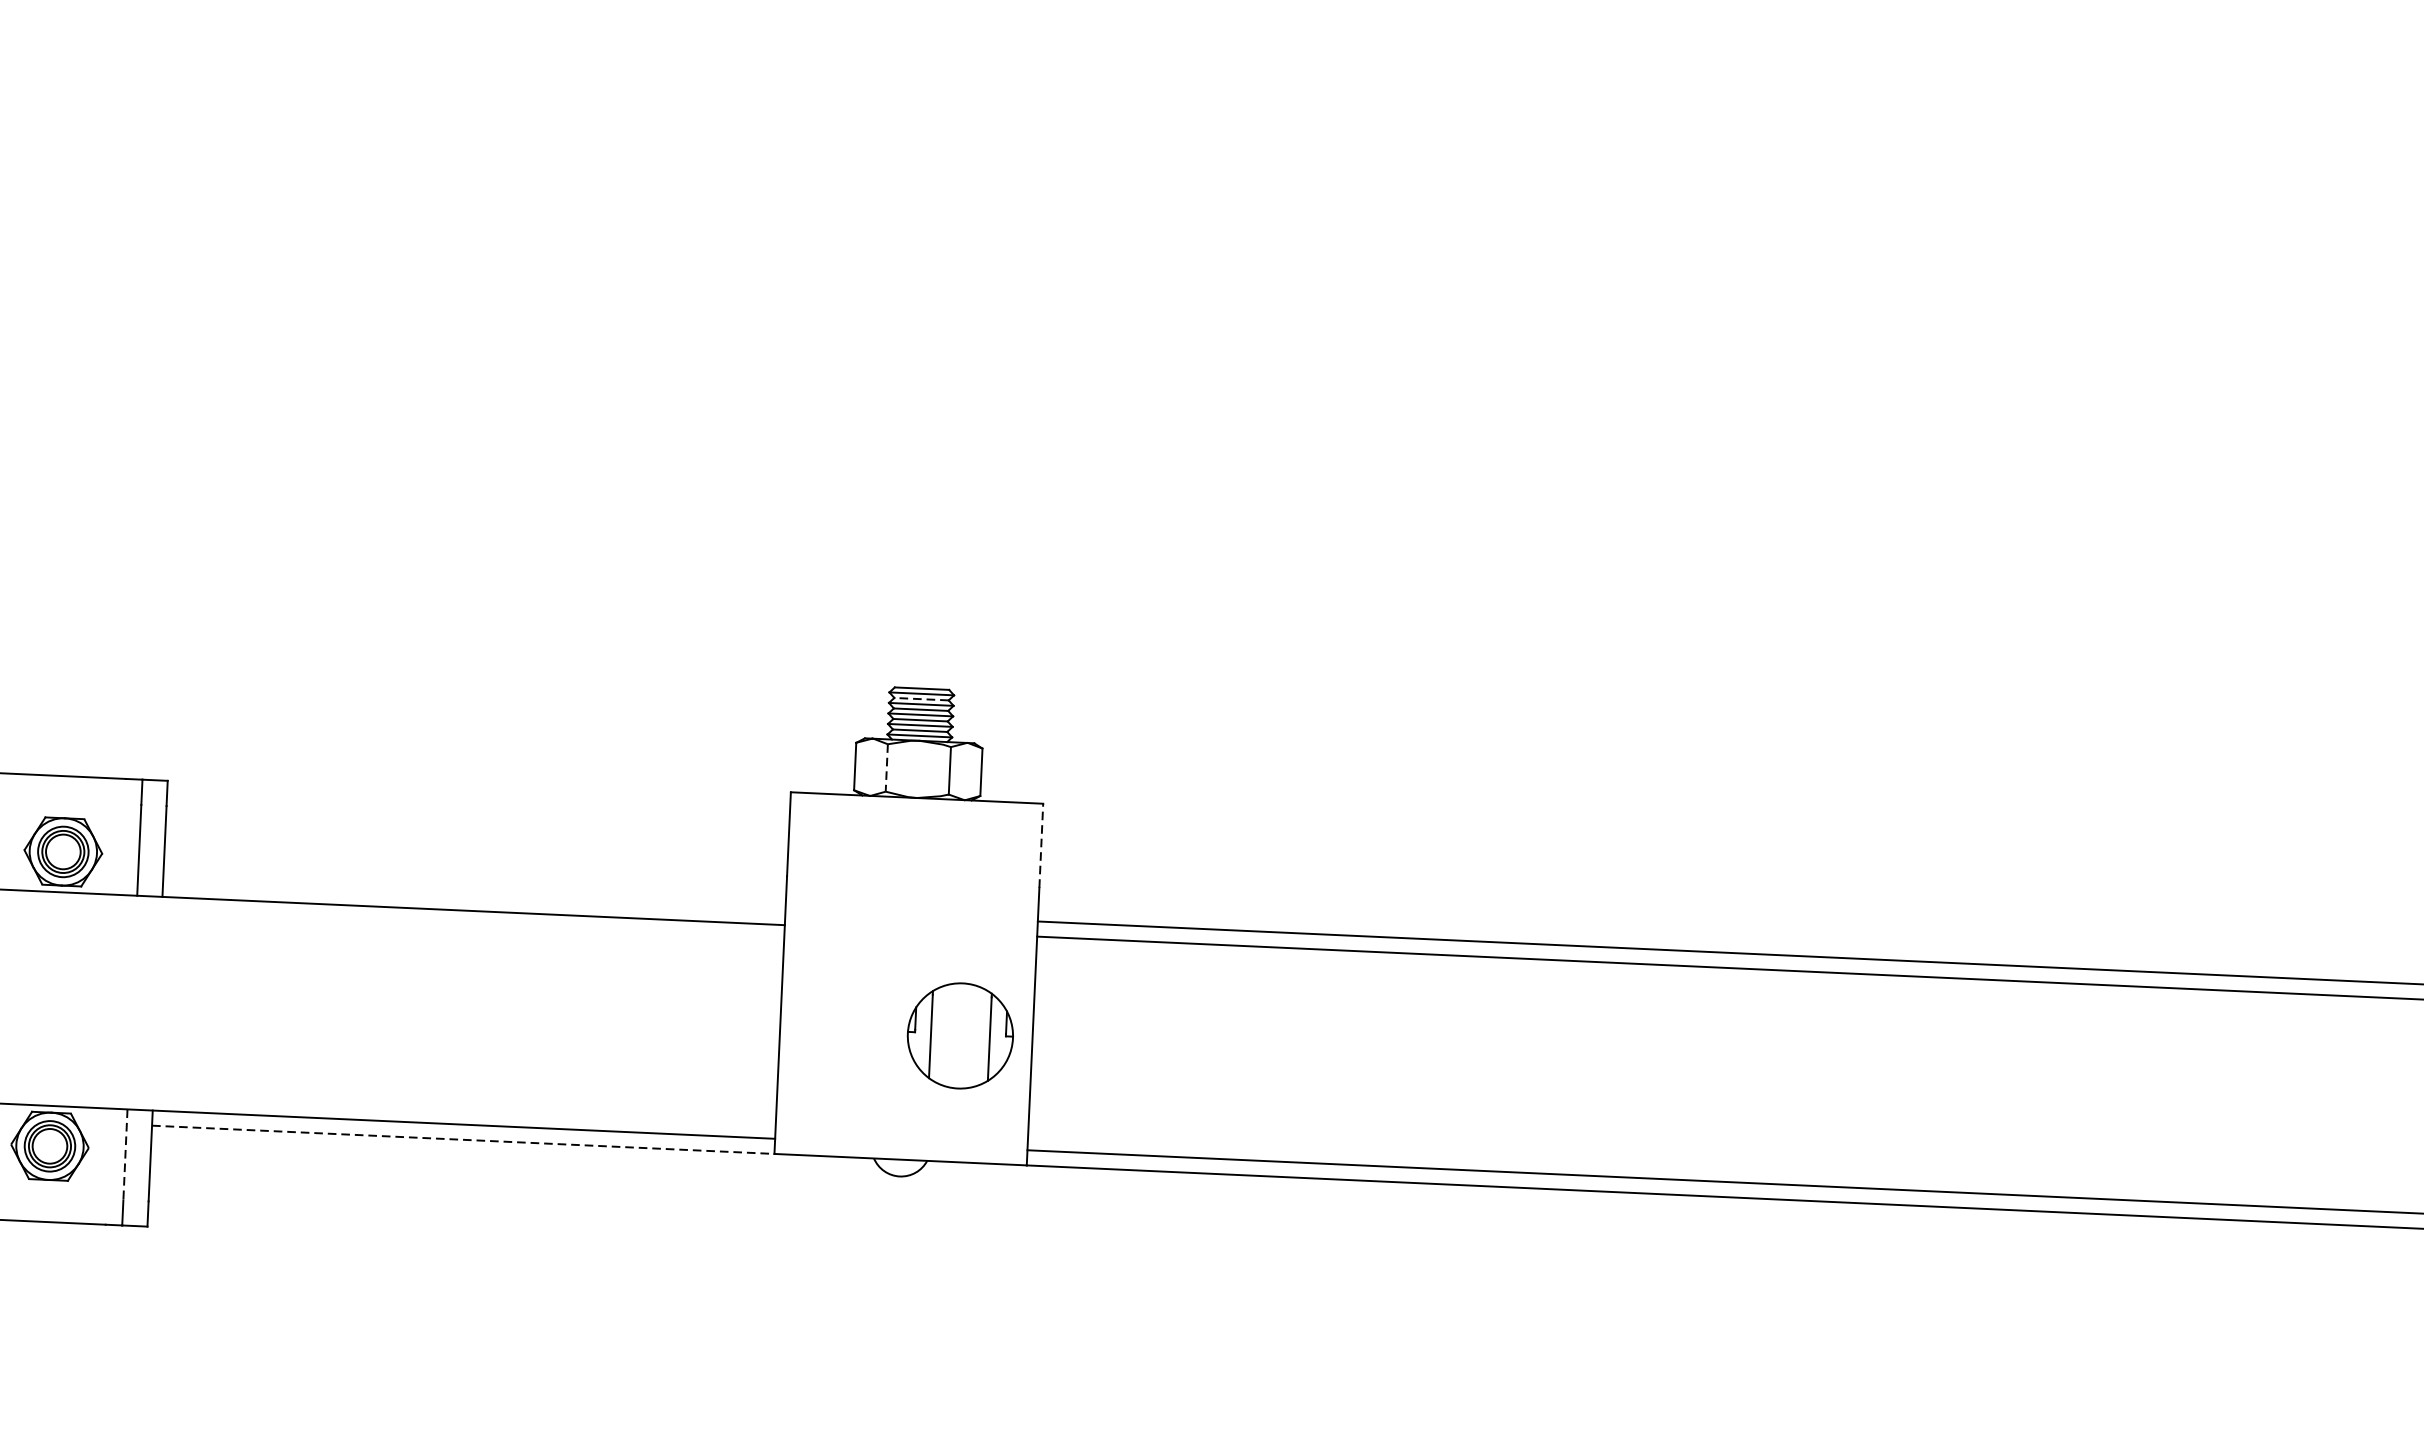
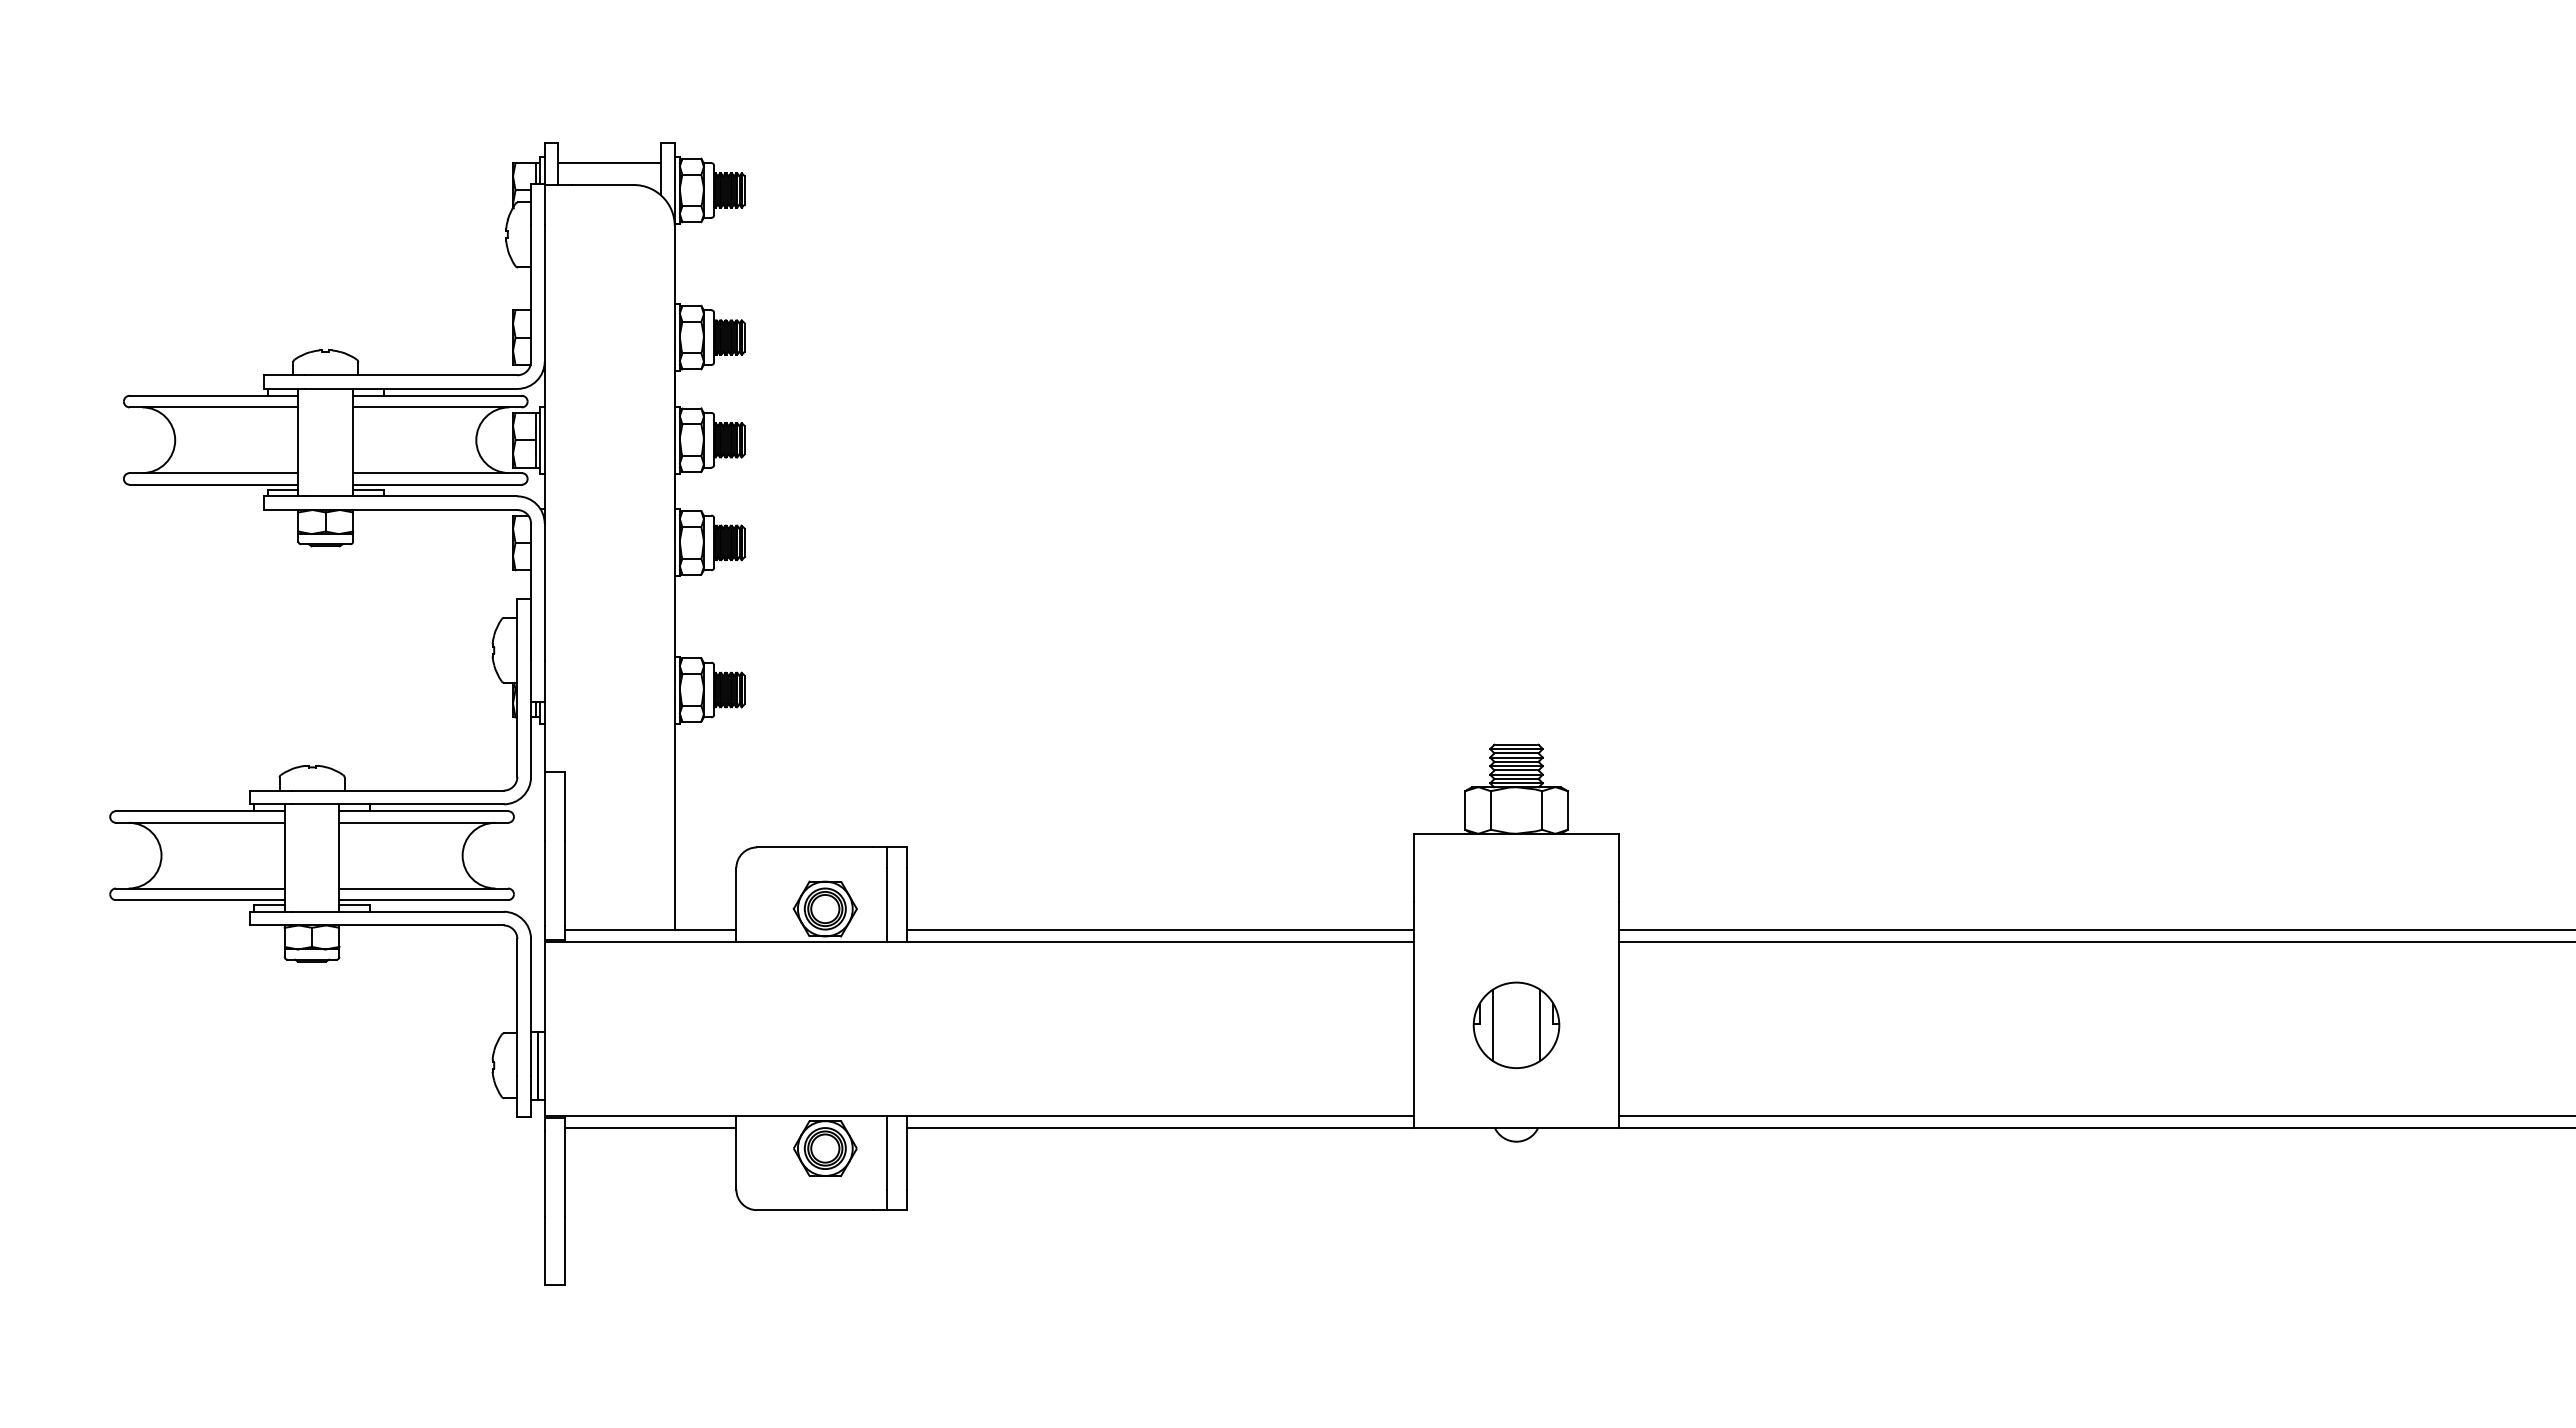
line: (921, 699) -> (1516, 753), dashed -> solid
line: (886, 767) -> (1490, 810), dashed -> solid
line: (1041, 845) -> (1619, 867), dashed -> solid
line: (474, 895) -> (1160, 929), added
part: (960, 1034) -> (1516, 1024), moved
line: (464, 1140) -> (1161, 1128), dashed -> solid
line: (124, 1154) -> (886, 1152), dashed -> solid

